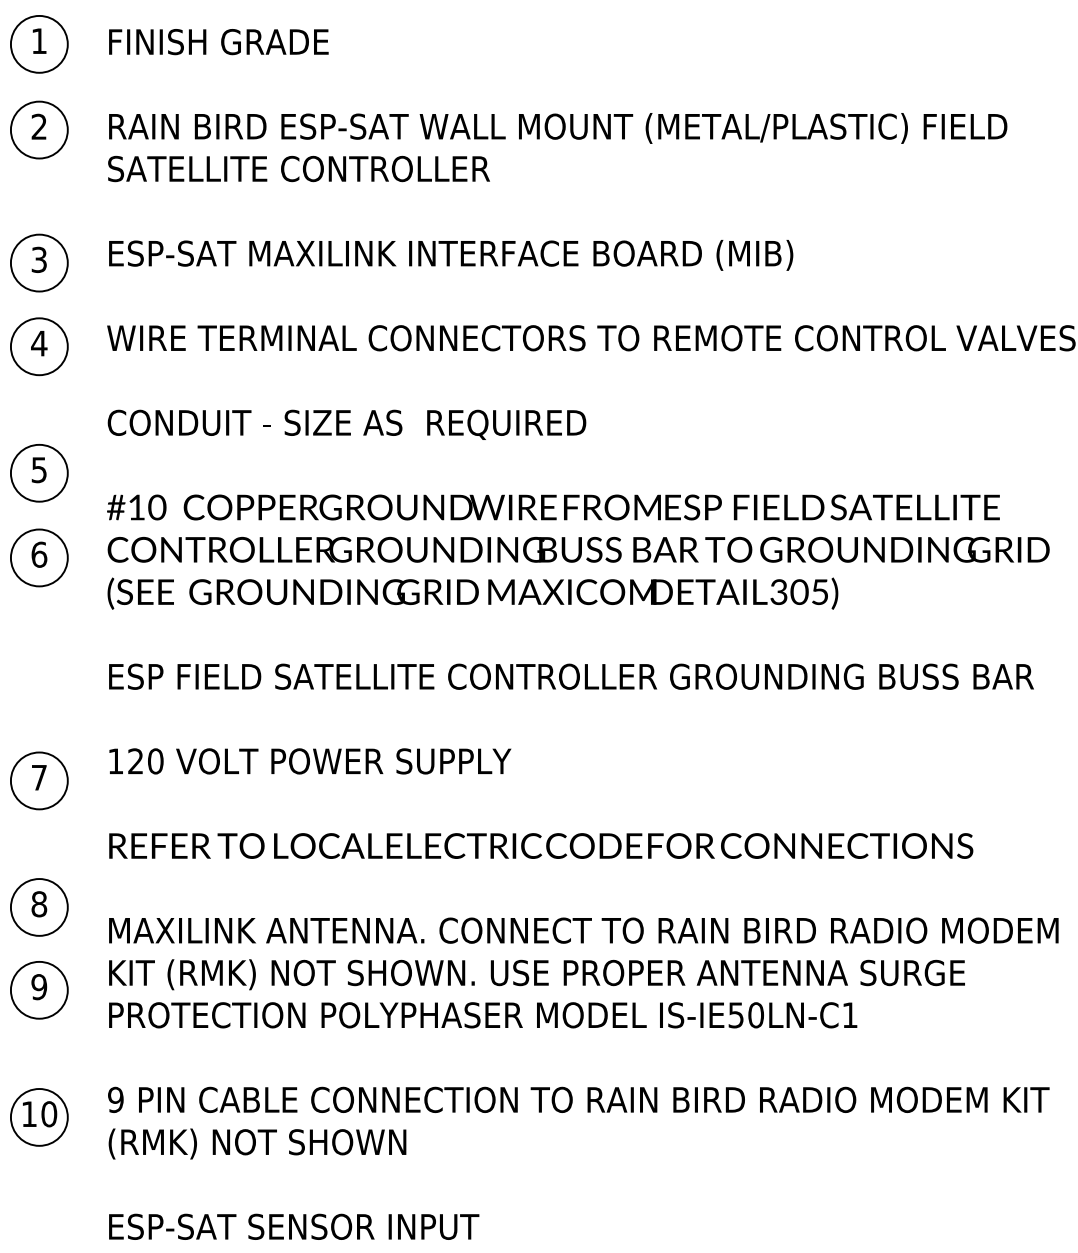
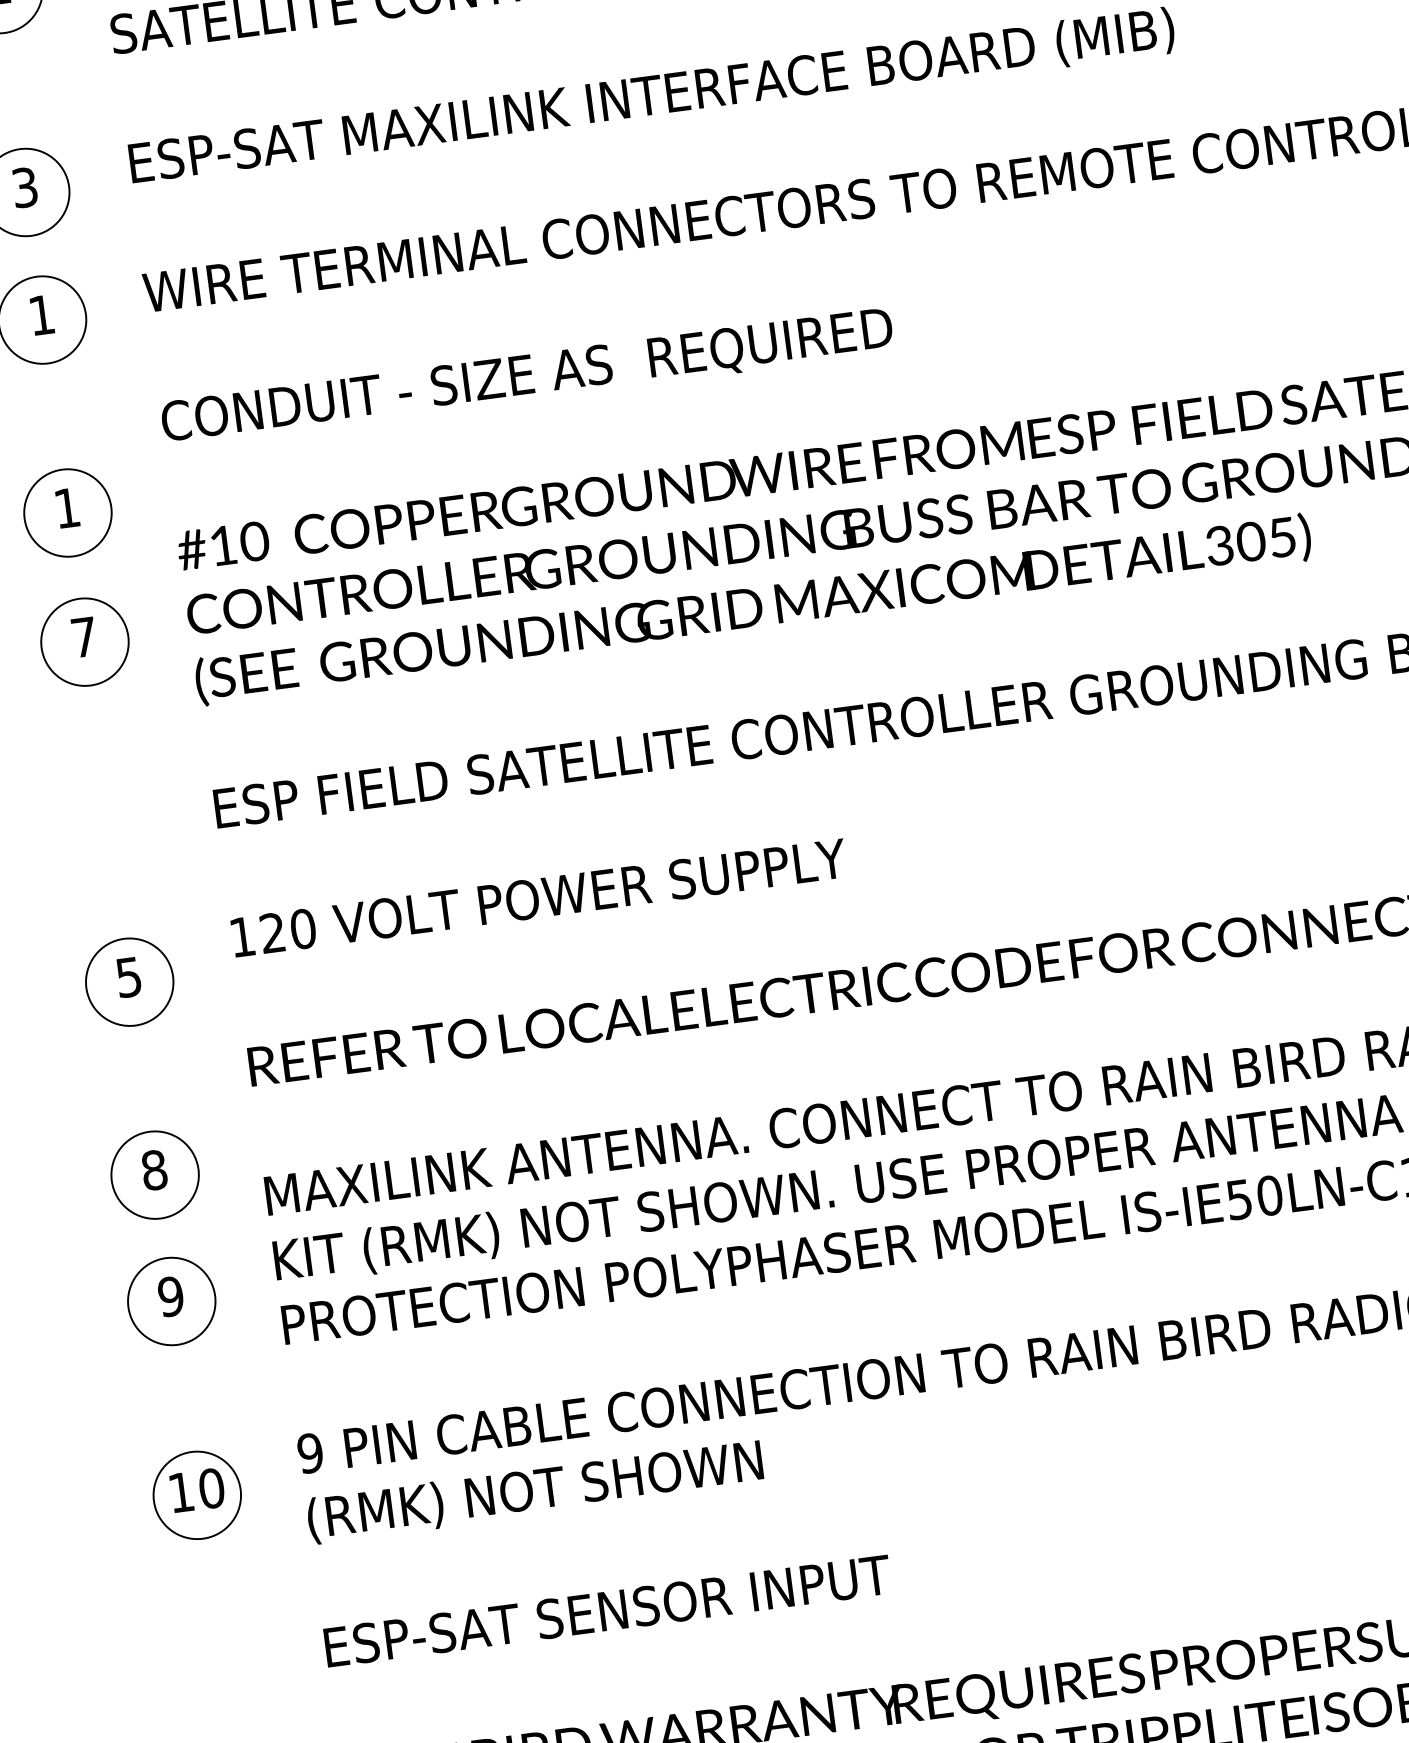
text: (39, 343) -> (42, 315), 4 -> 1
text: (38, 470) -> (66, 508), 5 -> 1
text: (39, 554) -> (84, 636), 6 -> 7
text: (38, 777) -> (127, 977), 7 -> 5

